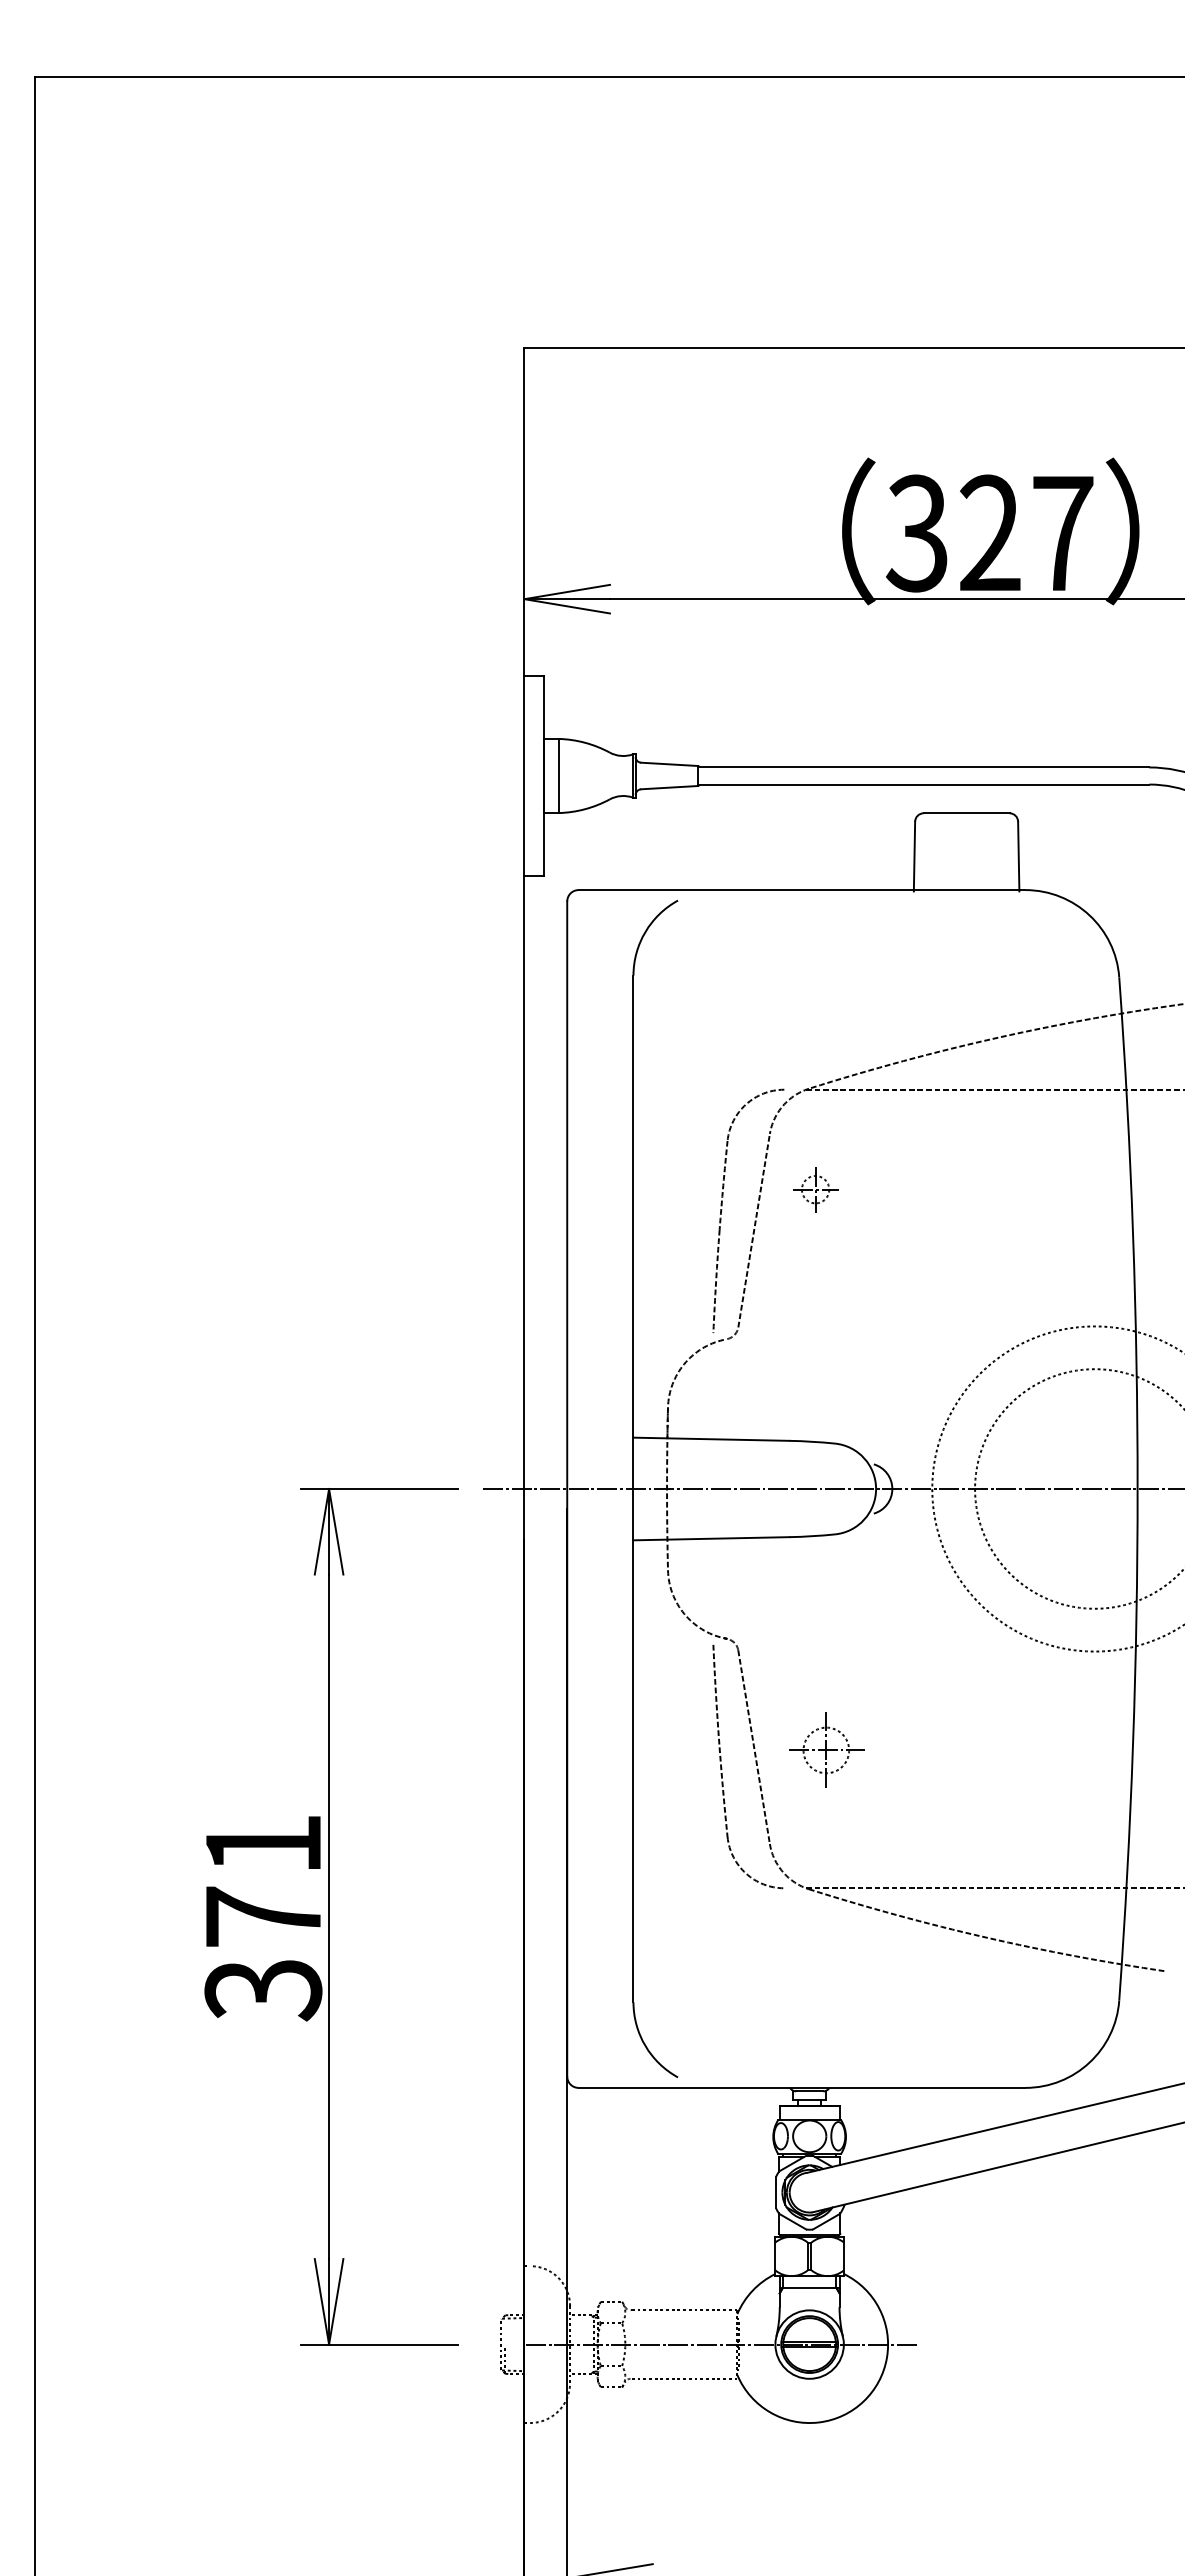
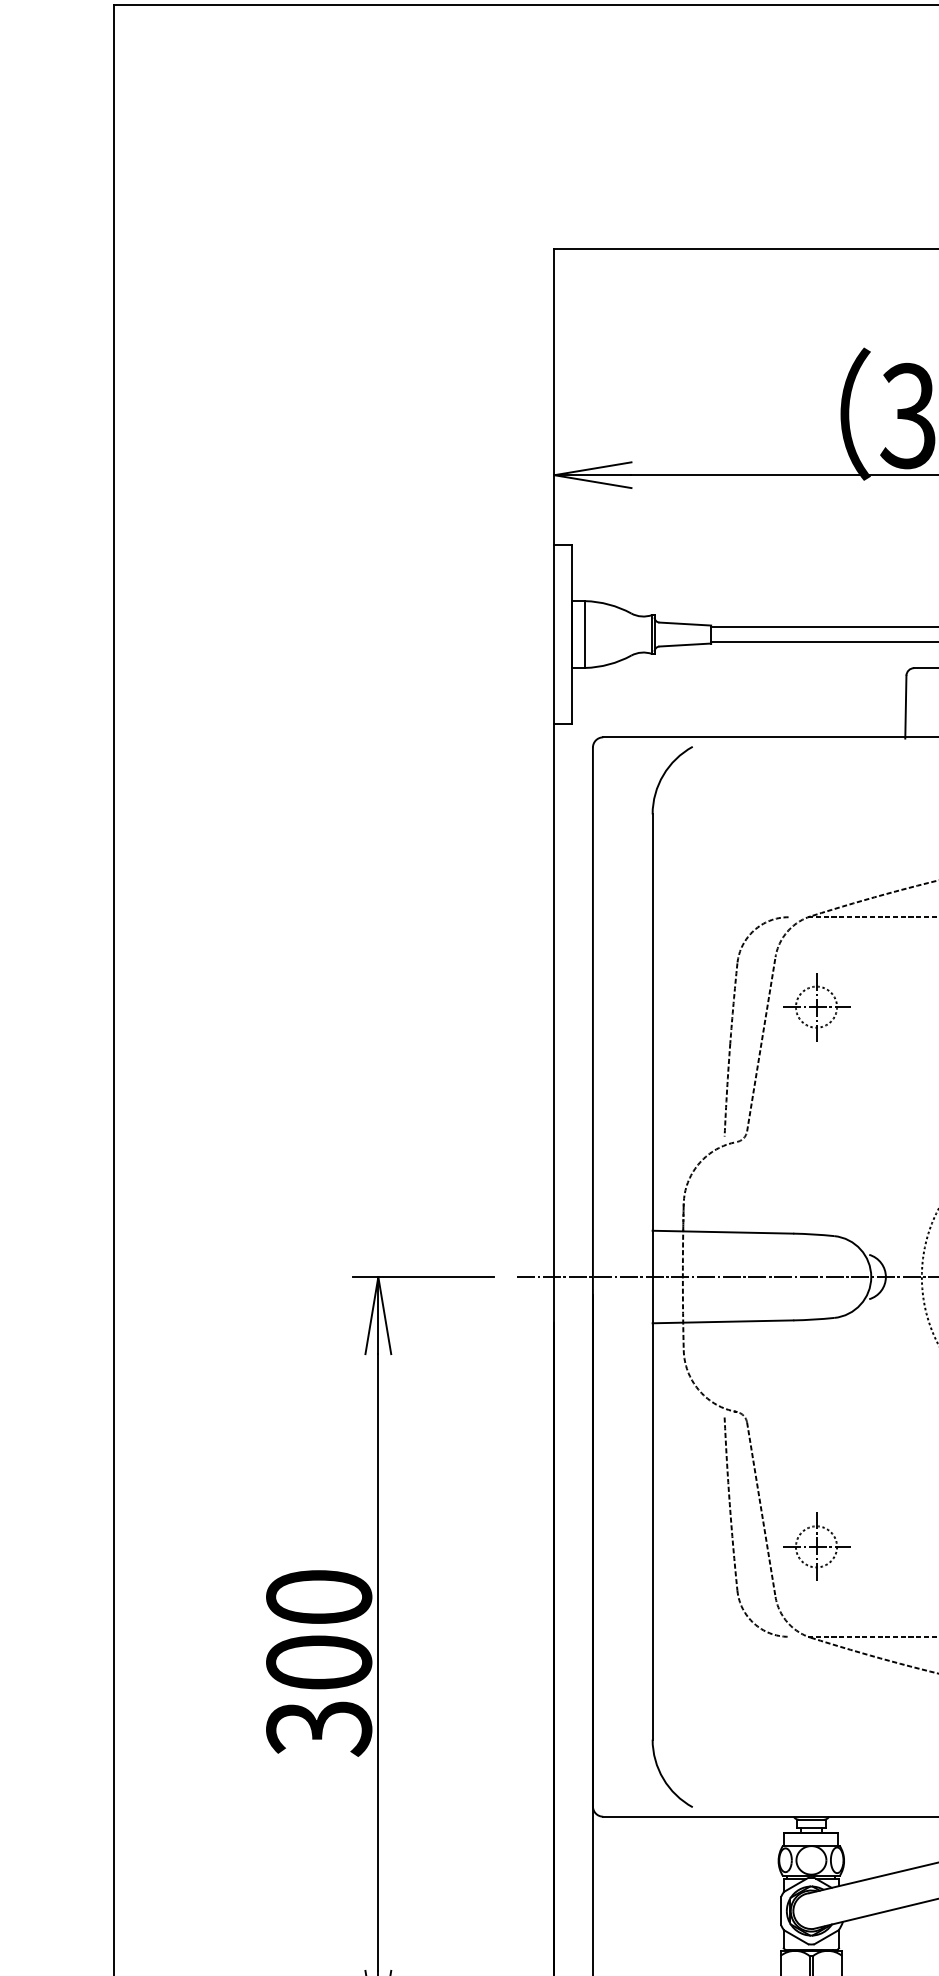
part: (815, 1189) -> (816, 1007), size x1.67
part: (826, 1749) -> (816, 1546), moved
text: (263, 1880) -> (319, 1629), 371 -> 300

